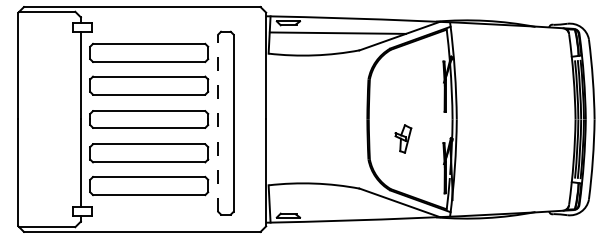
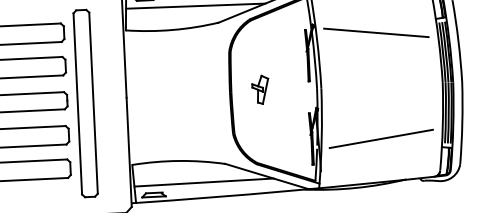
line: (512, 67) -> (375, 32), added
line: (218, 123) -> (78, 104), dashed -> solid
part: (403, 138) -> (260, 89), moved
line: (512, 170) -> (380, 138), added
line: (337, 205) -> (203, 182), added

